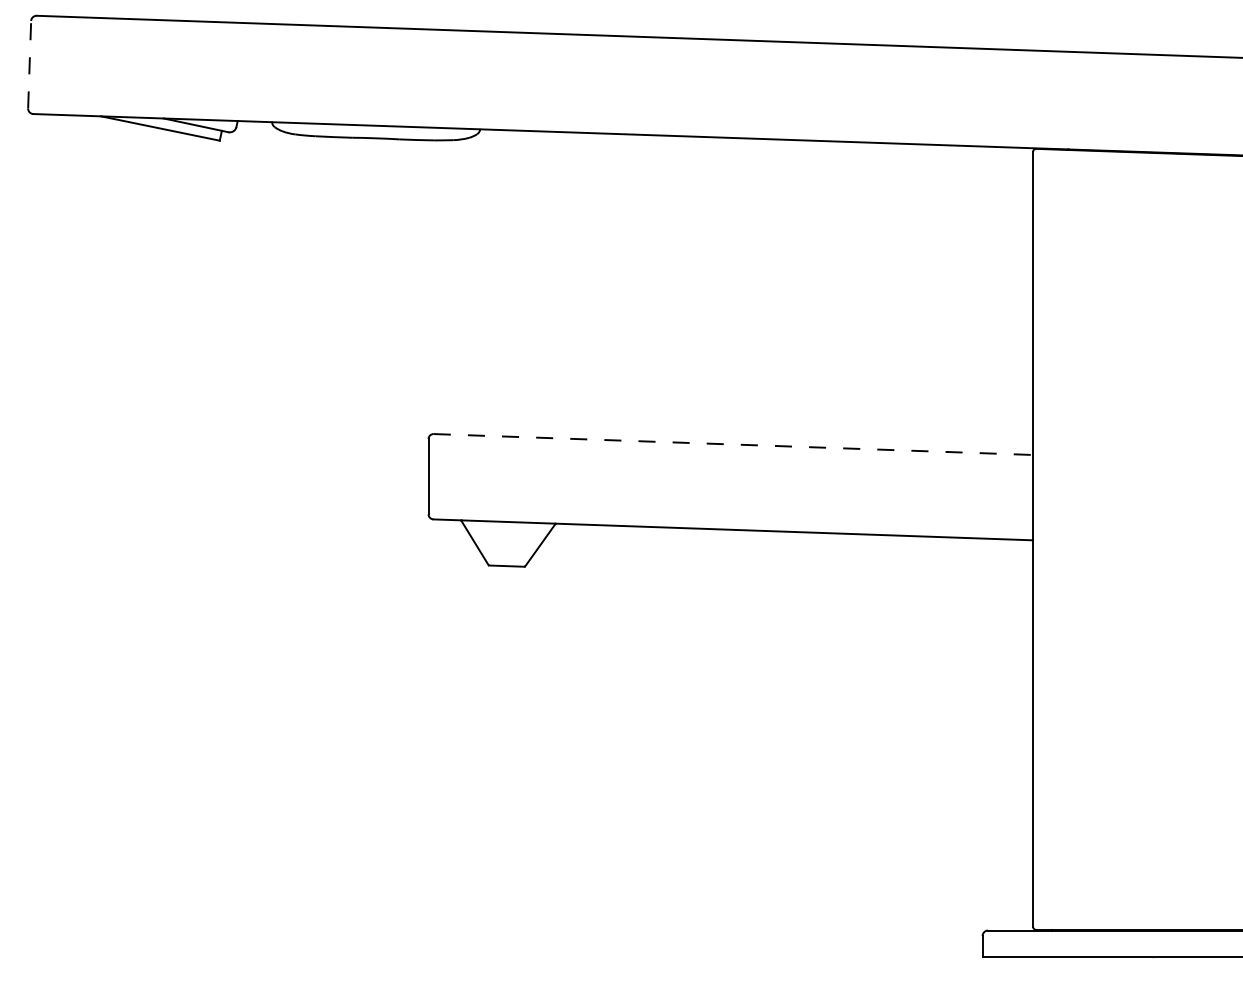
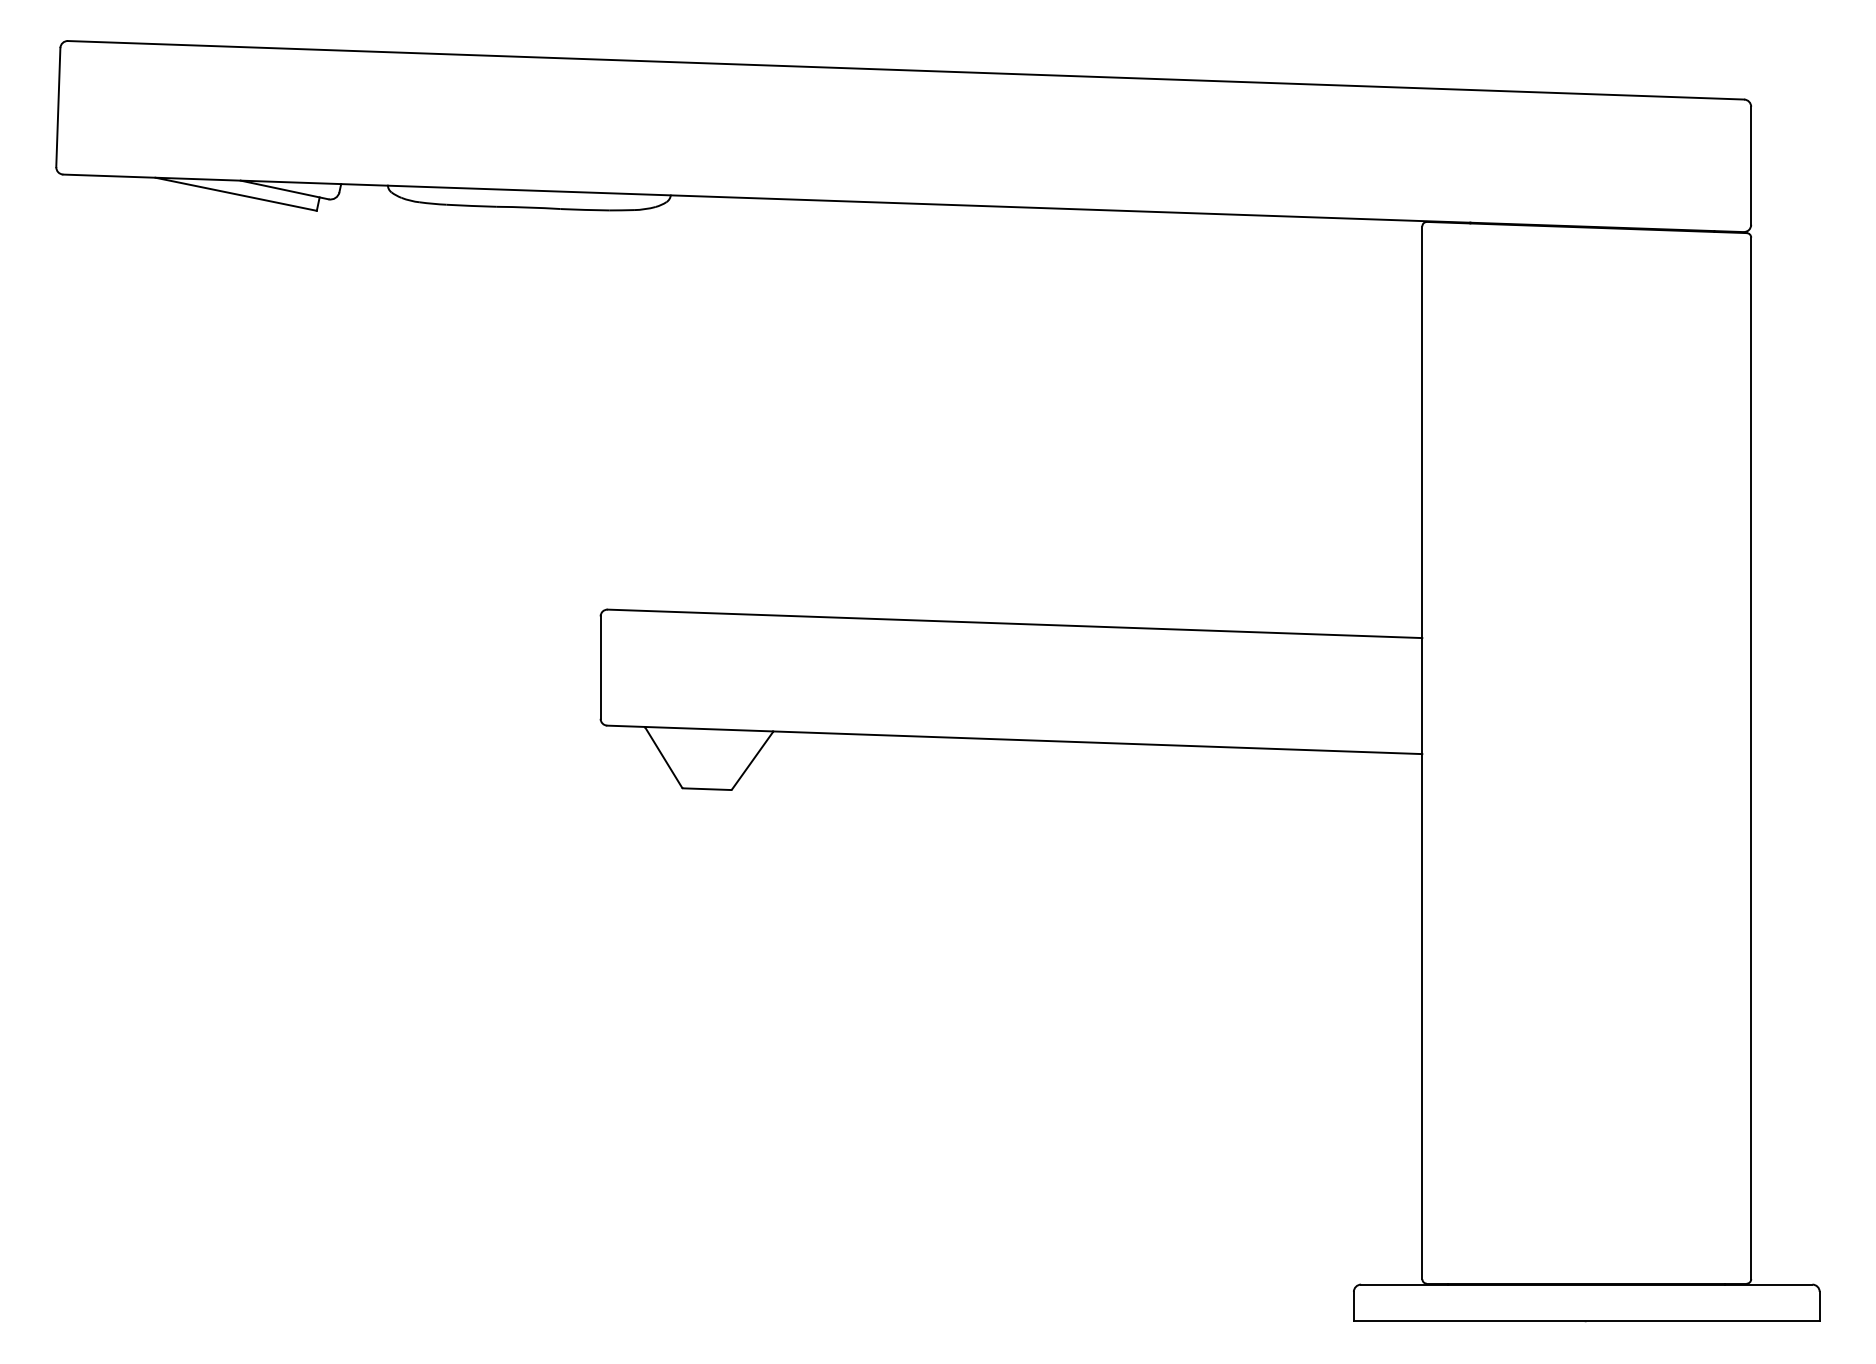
line: (29, 64) -> (58, 107), dashed -> solid
line: (733, 444) -> (1015, 623), dashed -> solid

